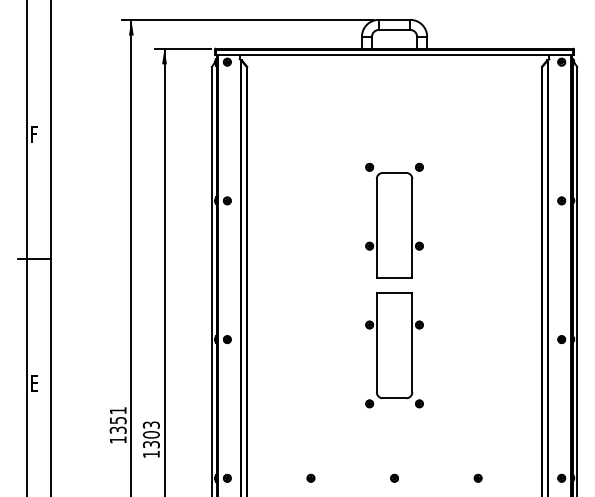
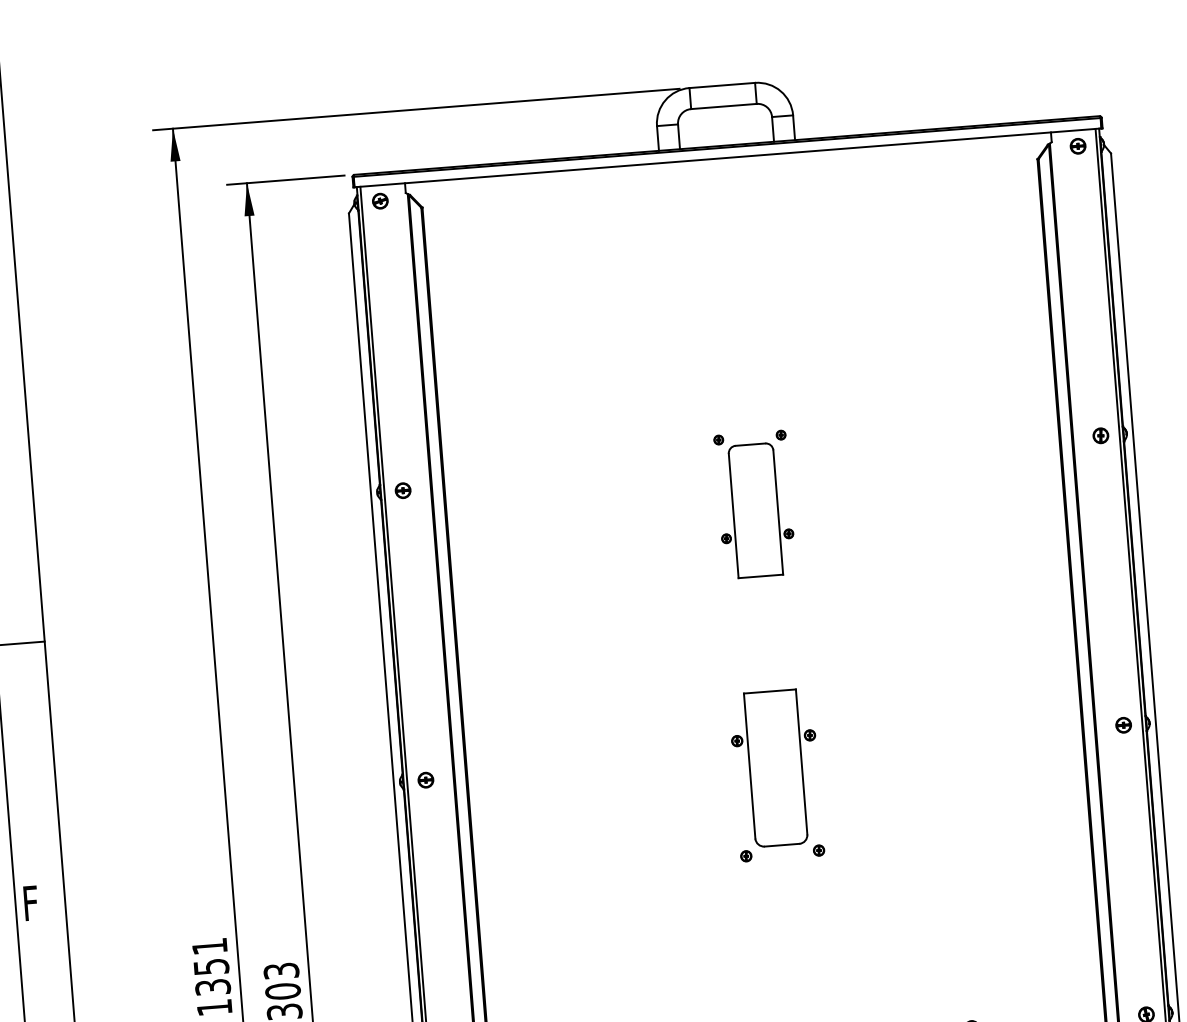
part: (394, 220) -> (755, 504), size x0.6
part: (394, 350) -> (776, 775), size x0.7
text: (34, 383) -> (30, 903), E -> F

